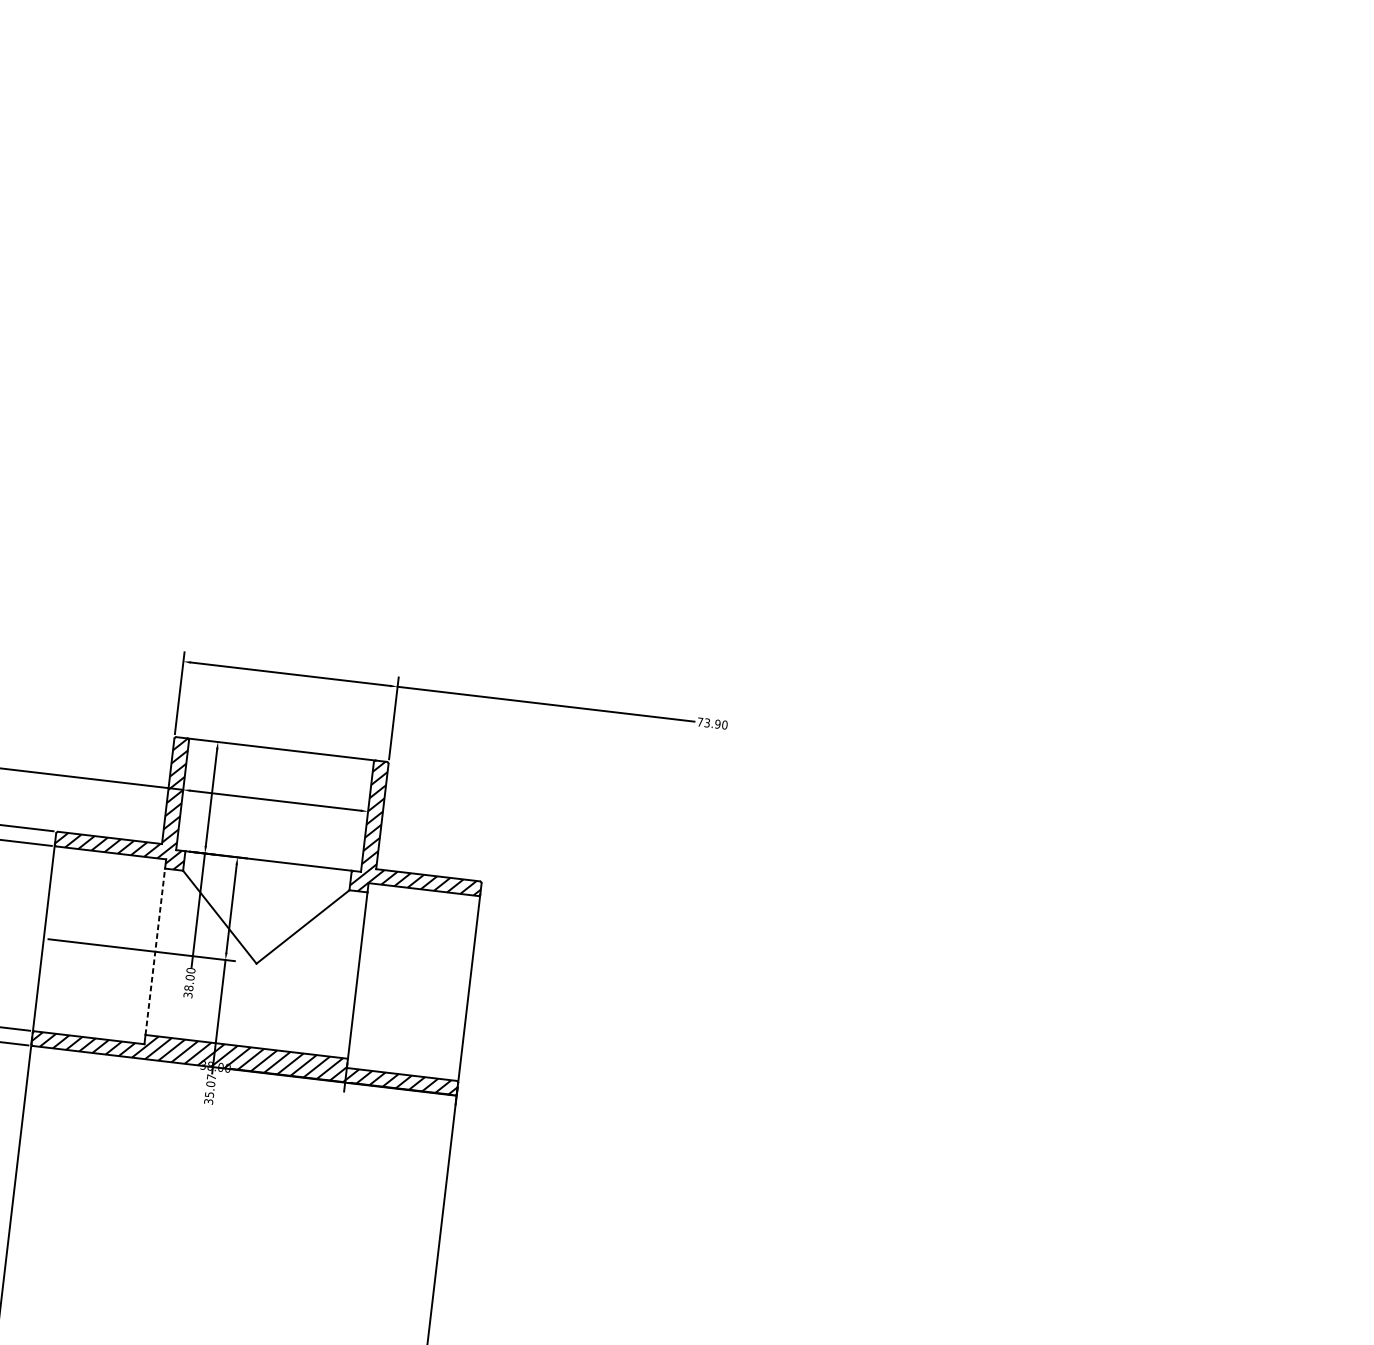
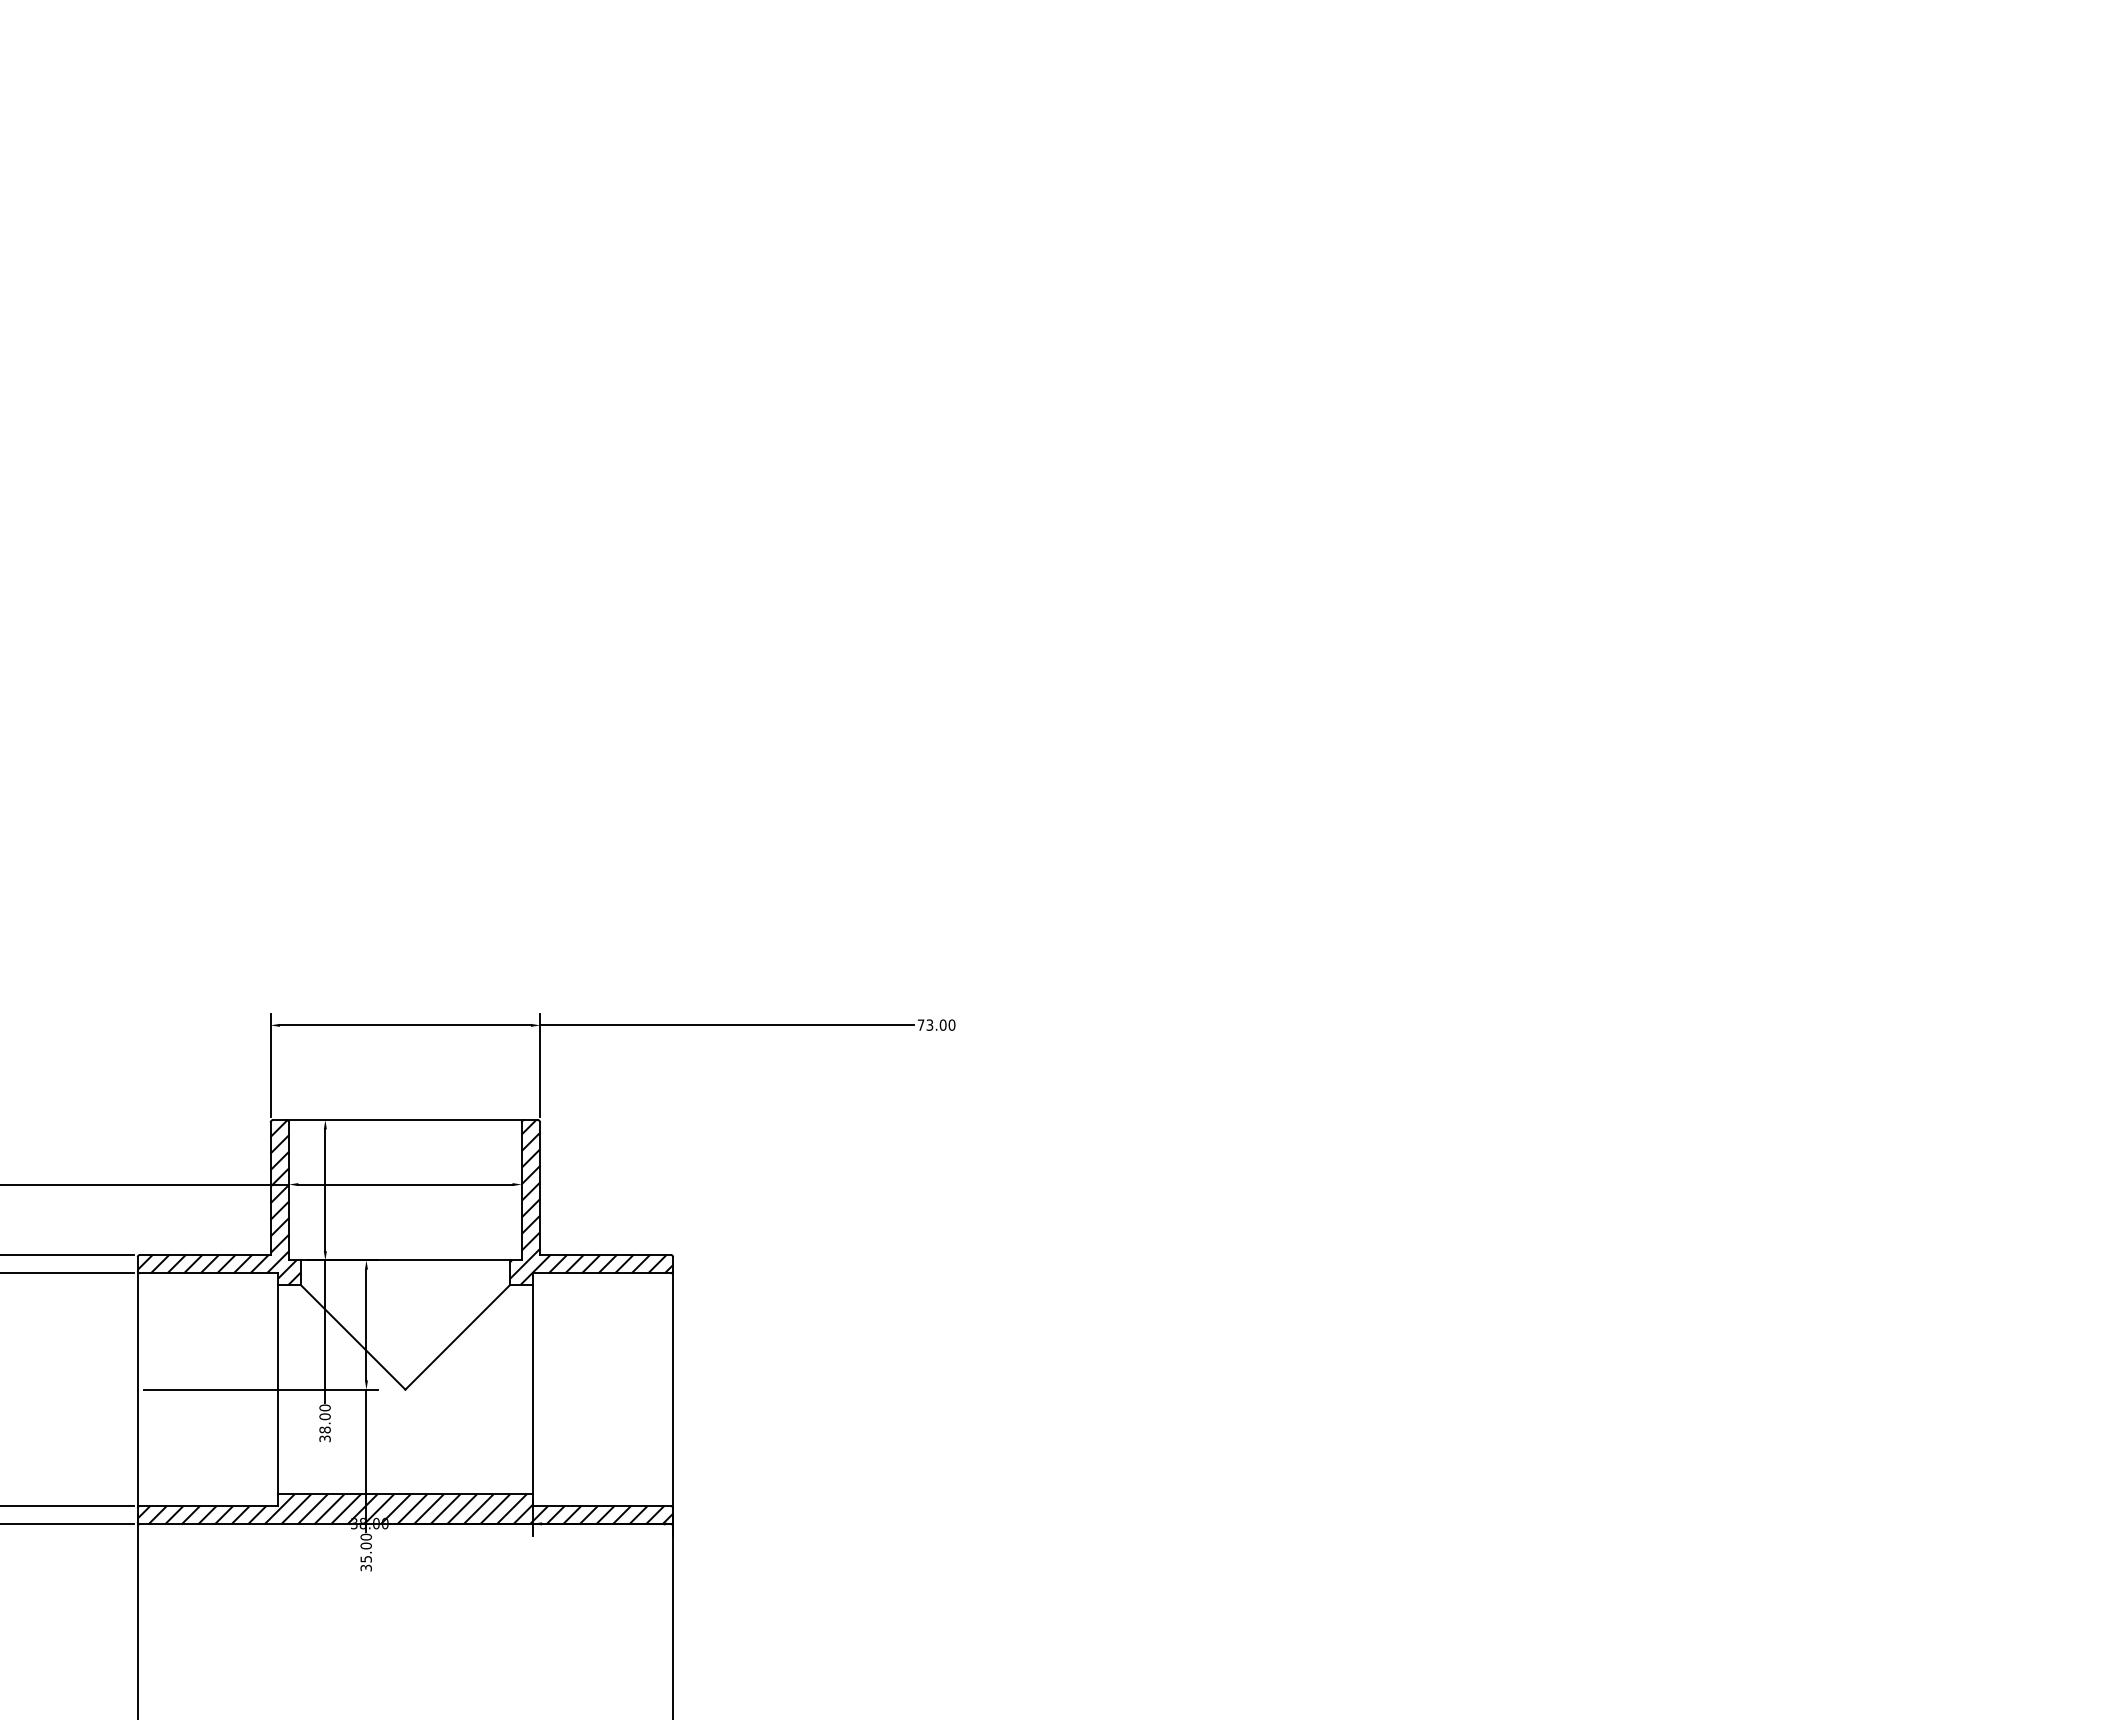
text: (717, 723) -> (942, 1024), 73.90 -> 73.00
line: (155, 951) -> (278, 1389), dashed -> solid
text: (211, 1076) -> (365, 1536), 35.07 -> 35.00

